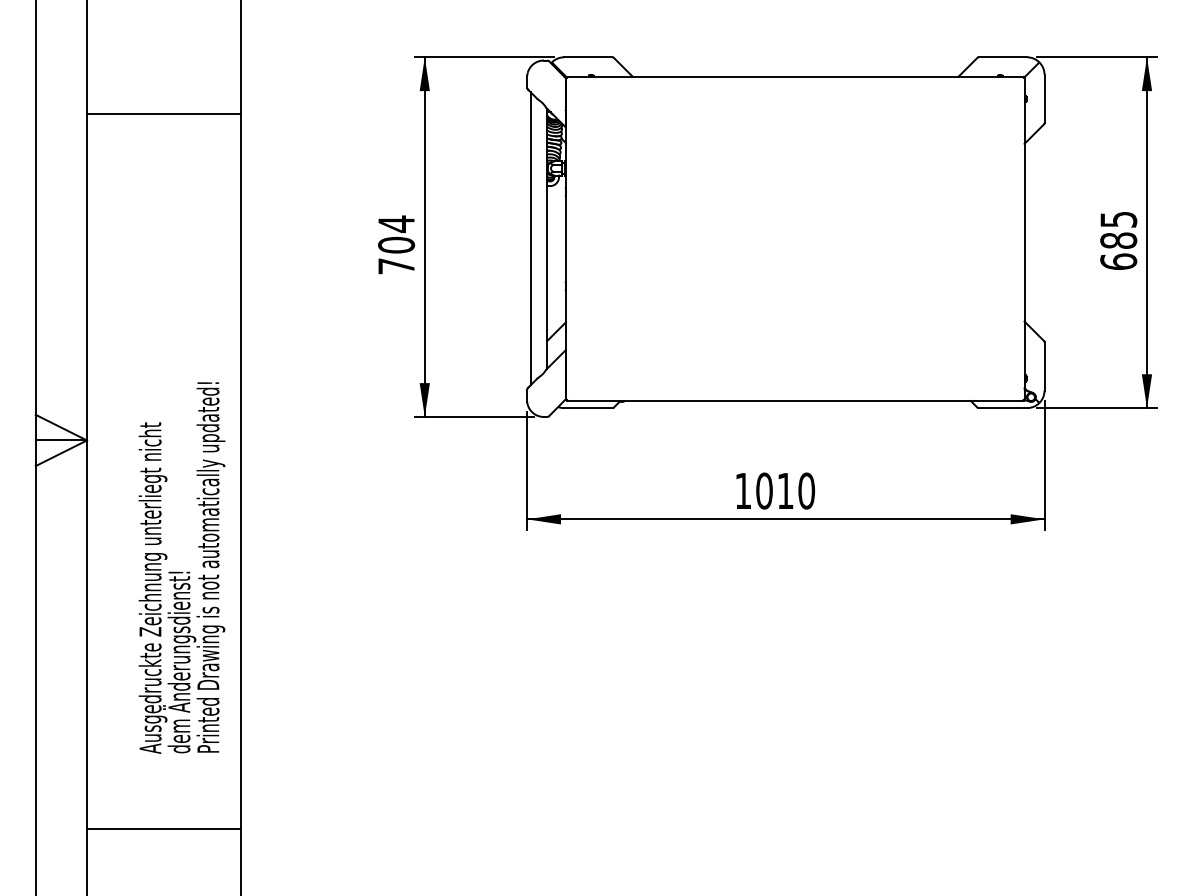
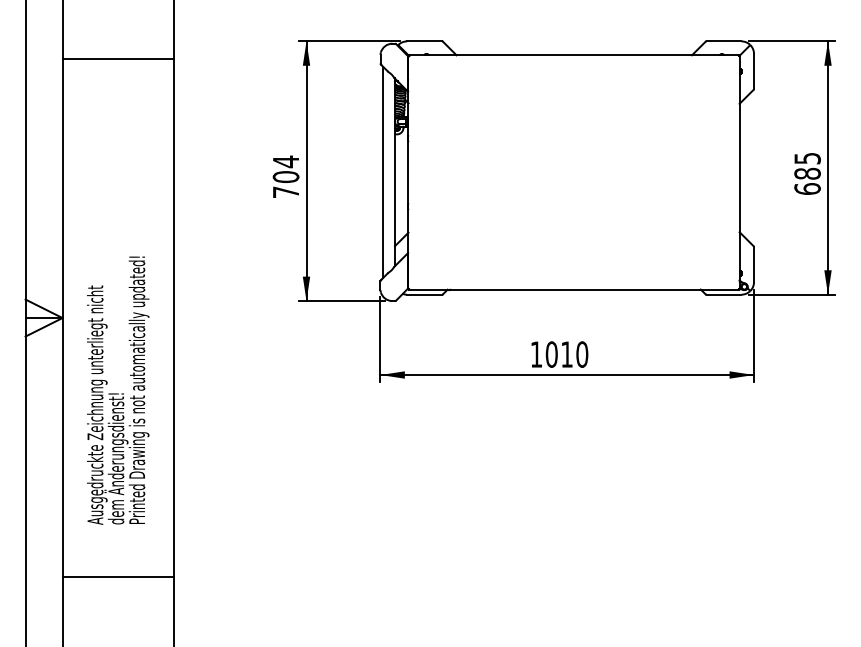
line: (163, 113) -> (117, 58), moved
text: (181, 567) -> (117, 390), moved
line: (163, 828) -> (117, 576), moved

